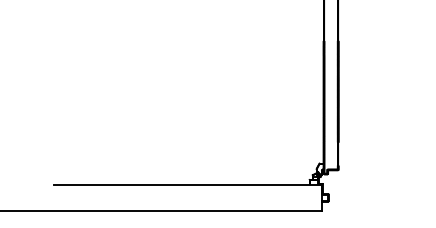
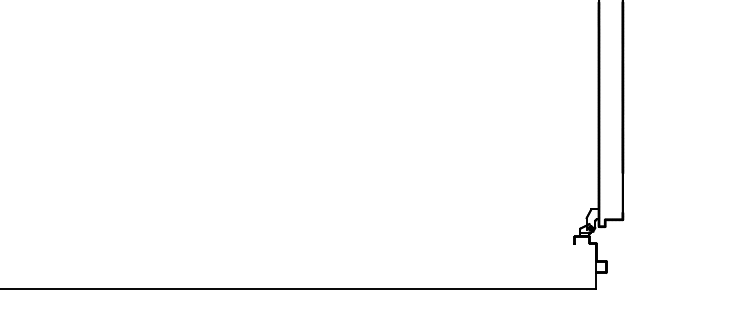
line: (187, 184) -> (368, 244), removed

